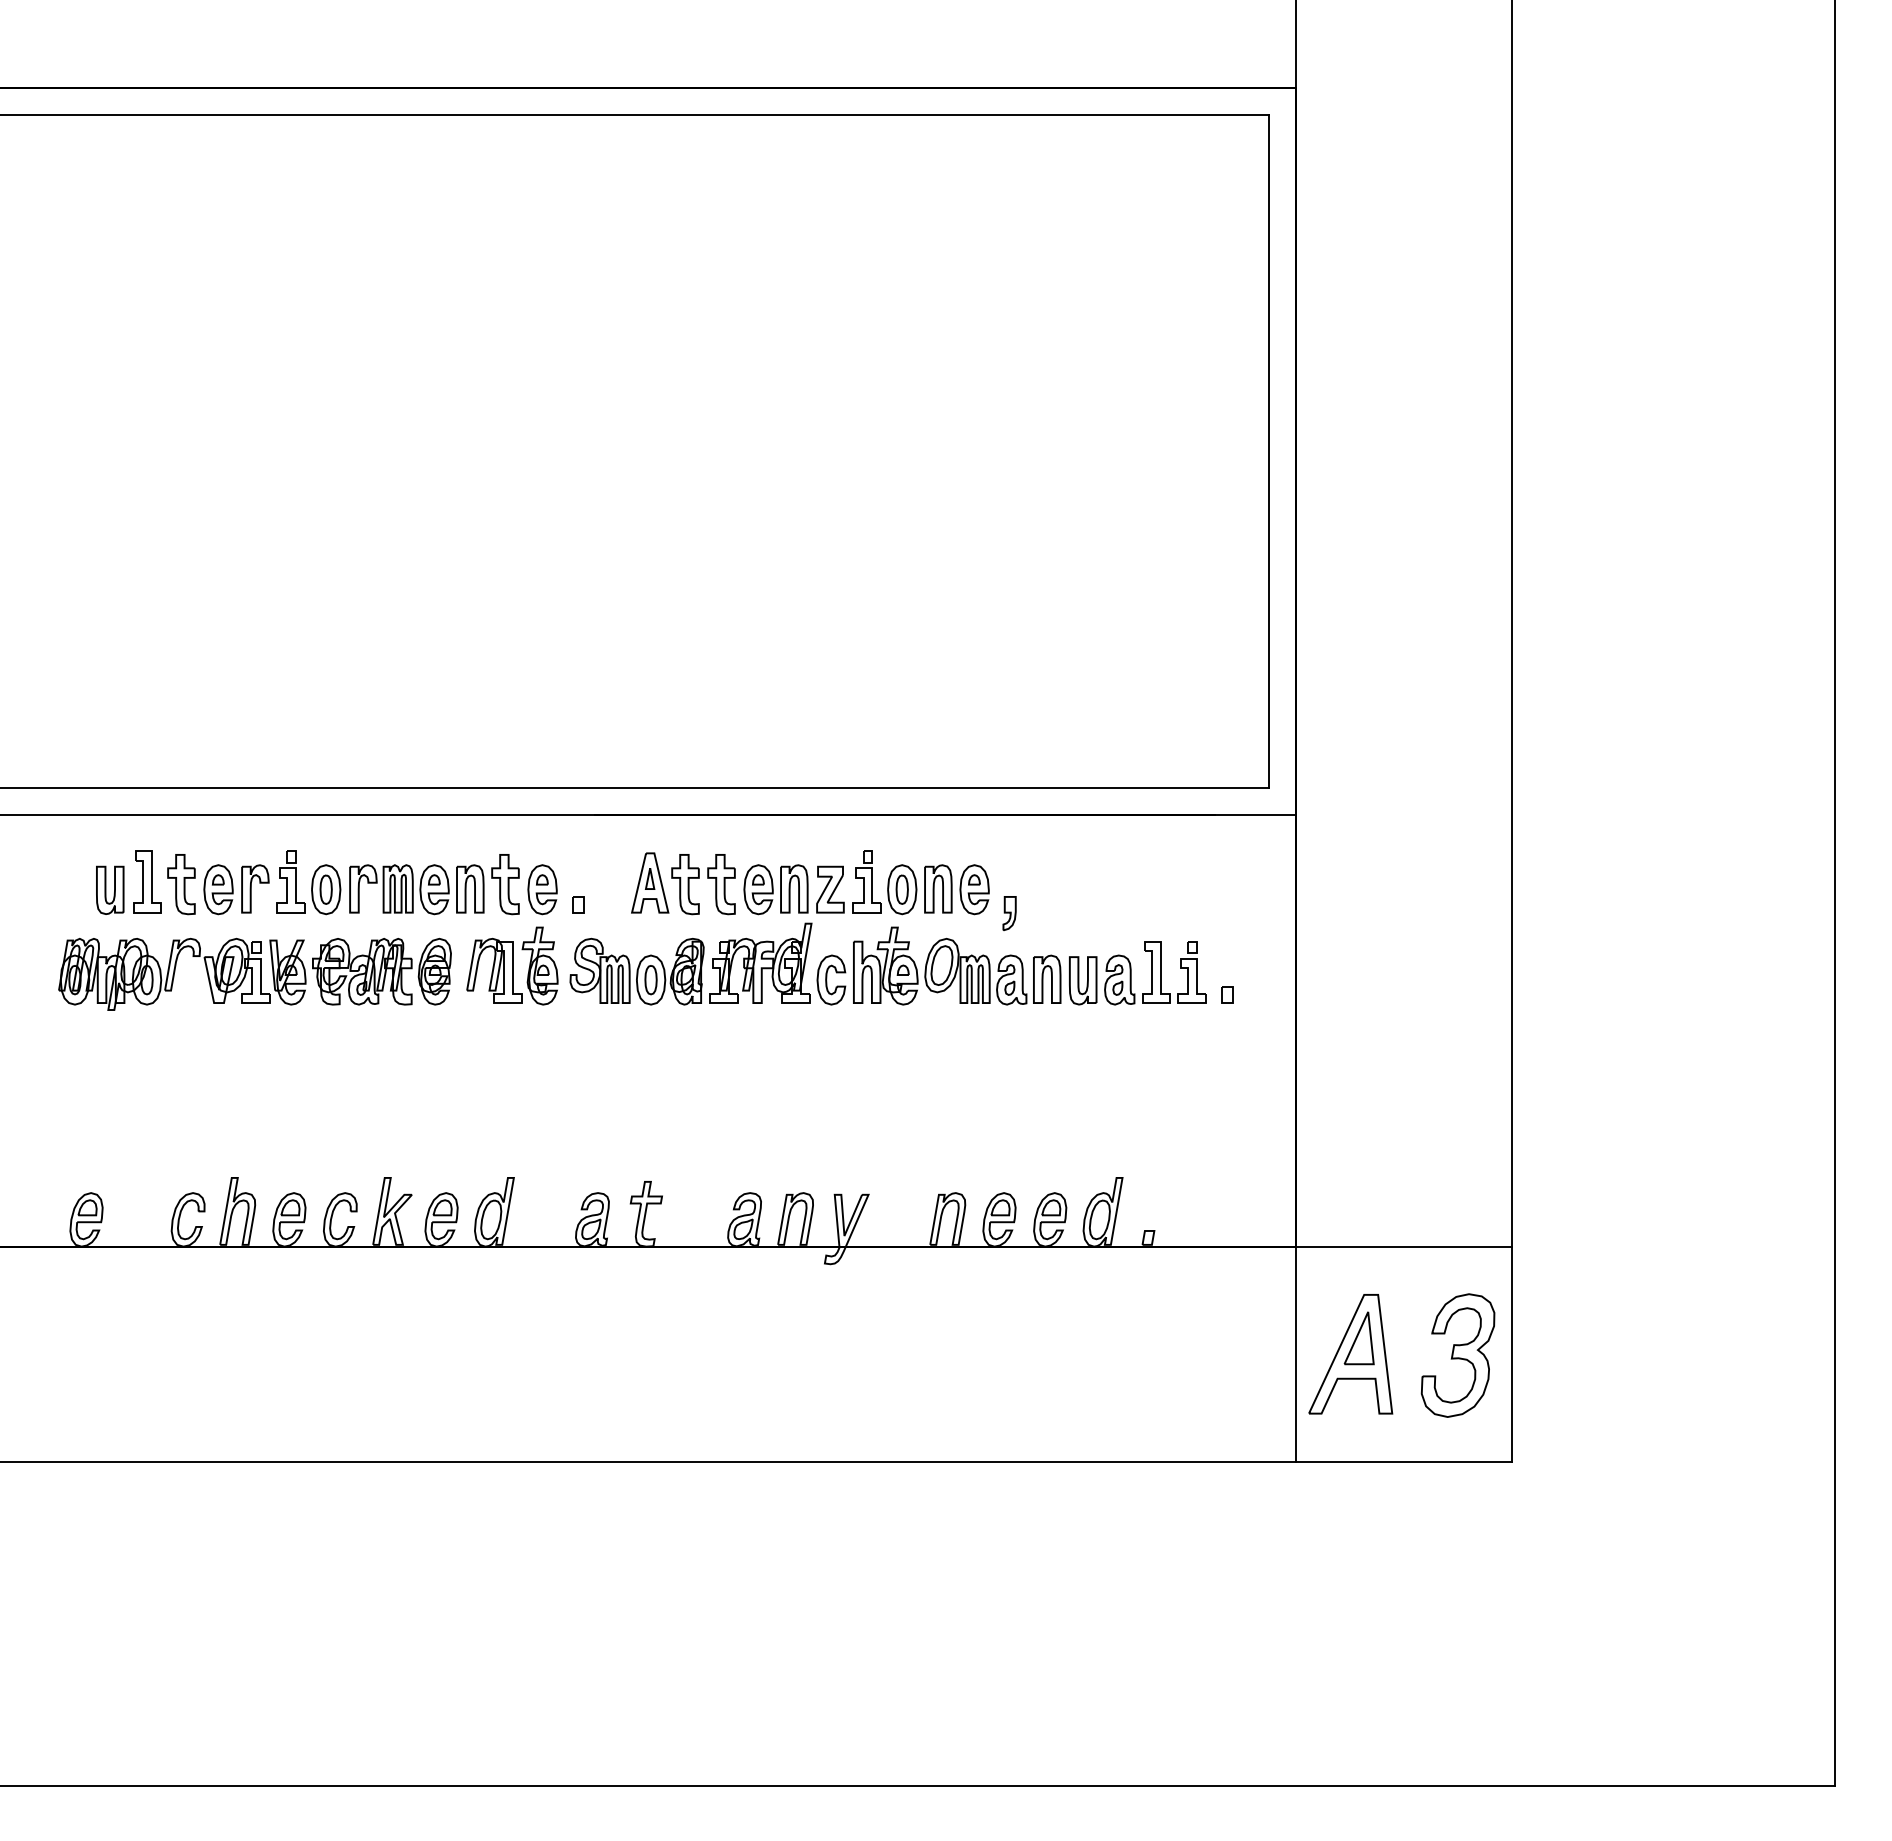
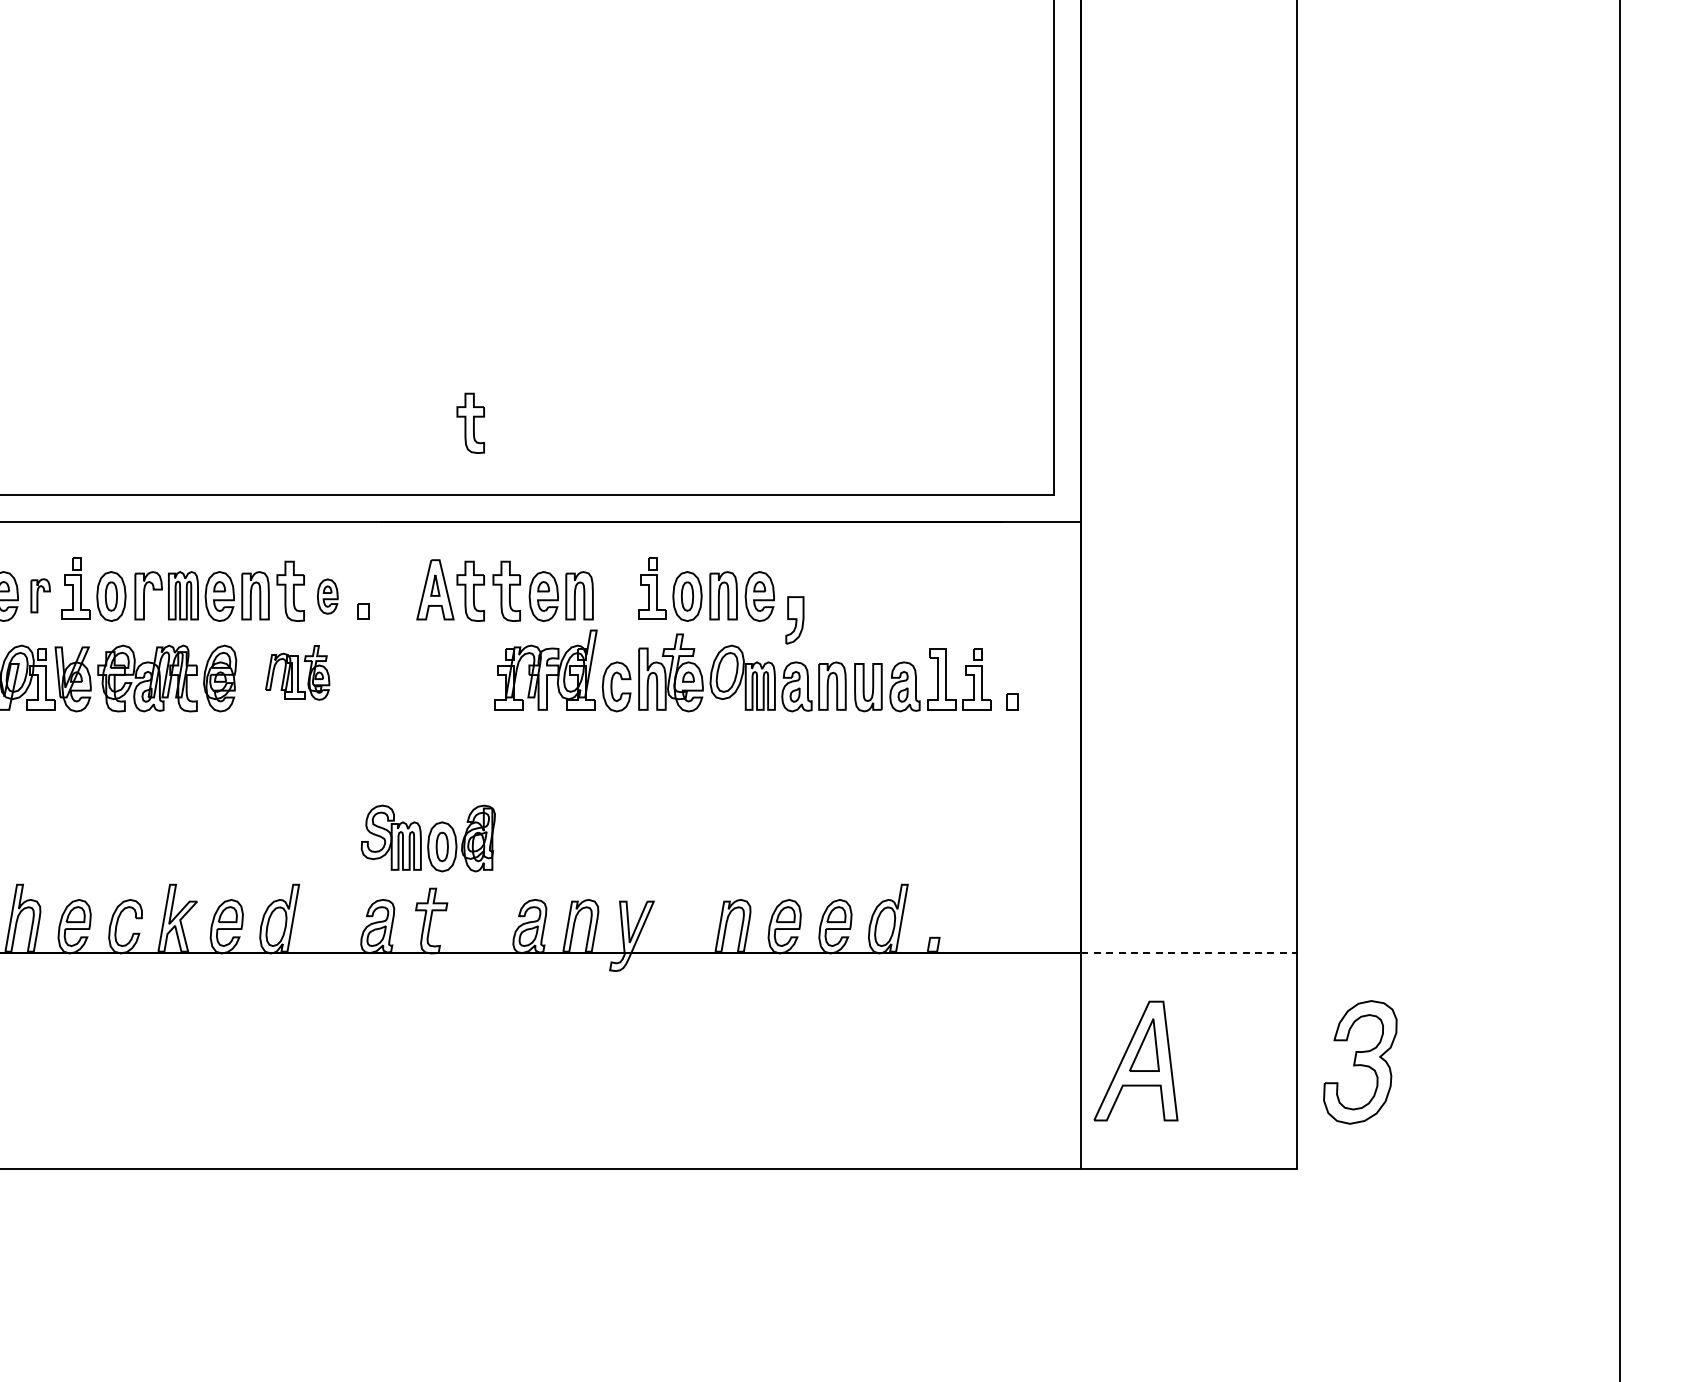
part: (685, 716) -> (470, 423), added
part: (255, 888) -> (40, 595), size x0.7
part: (542, 889) -> (327, 596), size x0.7
part: (830, 889) -> (615, 596), removed
part: (1009, 913) -> (794, 620), size x1.4
part: (512, 965) -> (297, 672), size x0.7
part: (636, 971) -> (427, 838), moved
line: (1404, 1246) -> (1189, 953), solid -> dashed
part: (1457, 1355) -> (1359, 1062), moved

